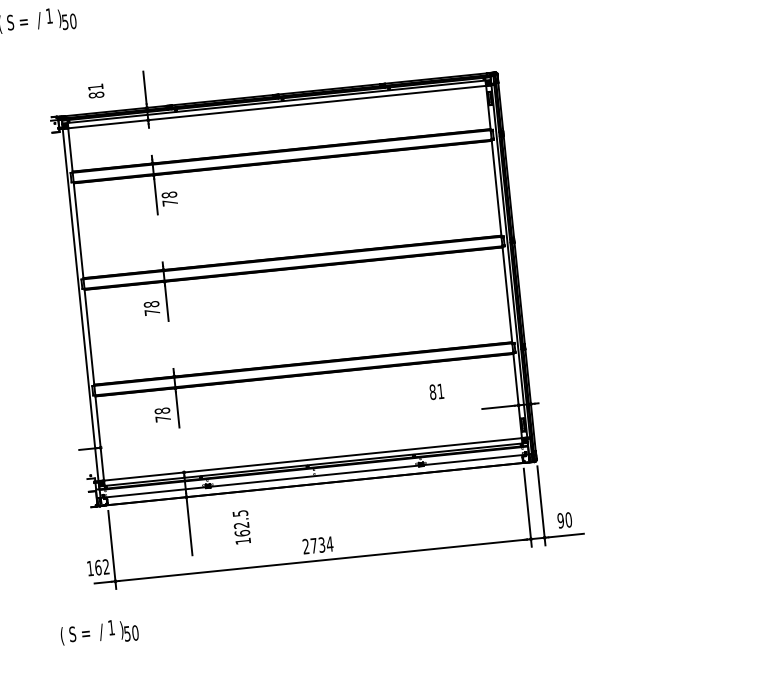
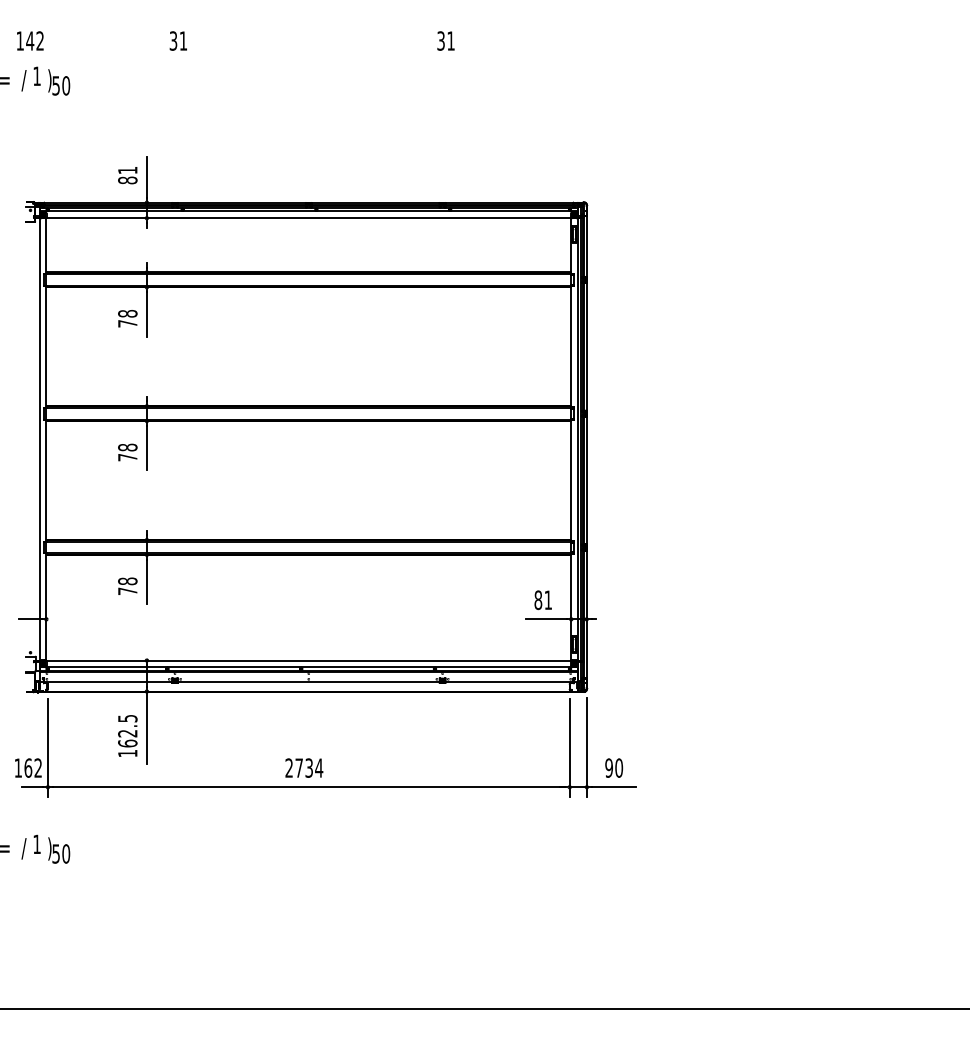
text: (95, 91) -> (127, 175), moved
text: (169, 198) -> (127, 318), moved
text: (436, 392) -> (542, 600), moved
text: (241, 526) -> (127, 735), moved

